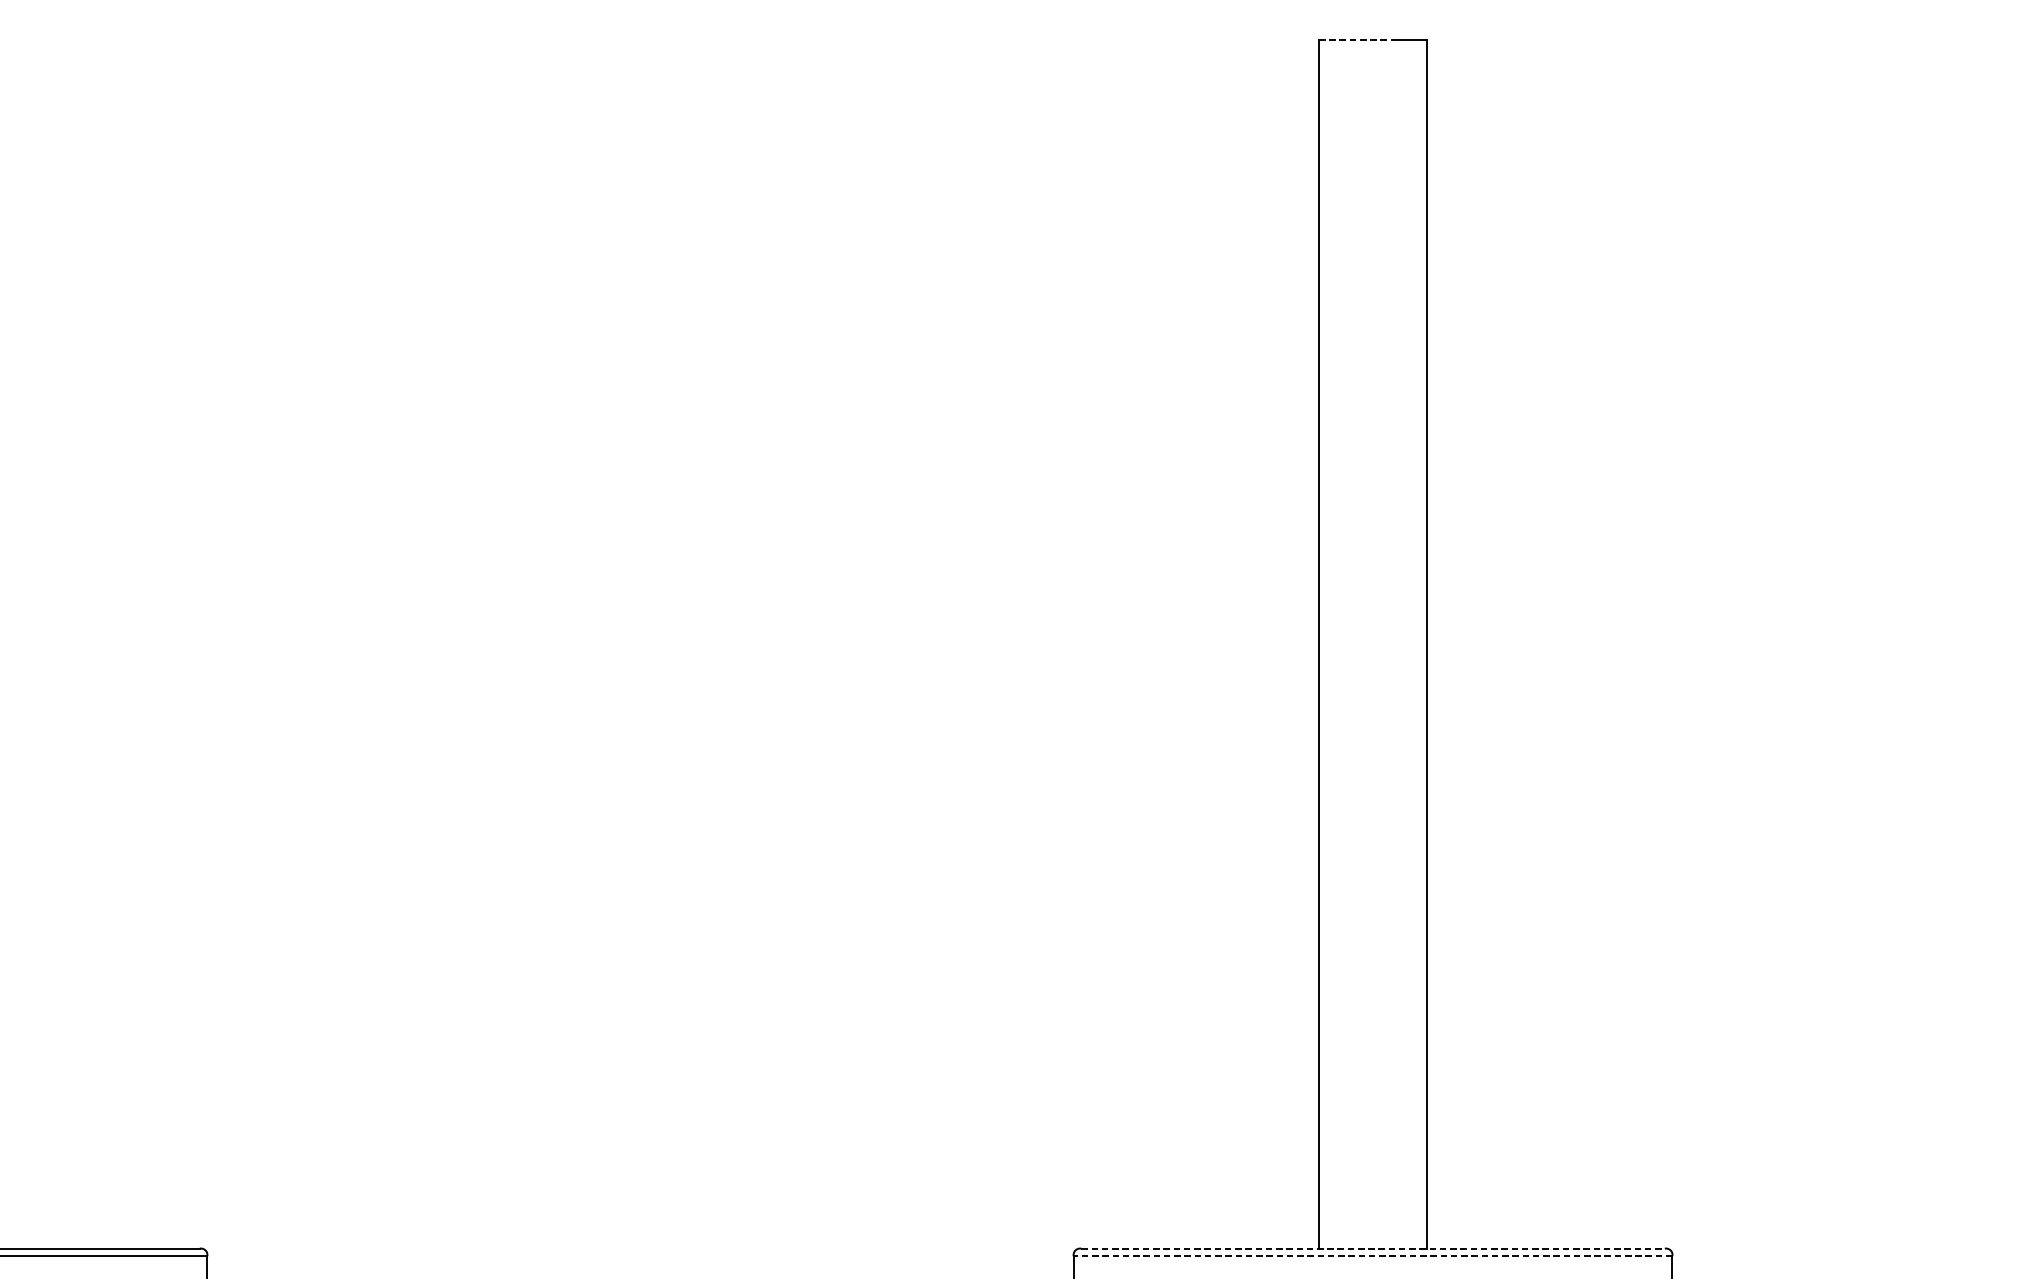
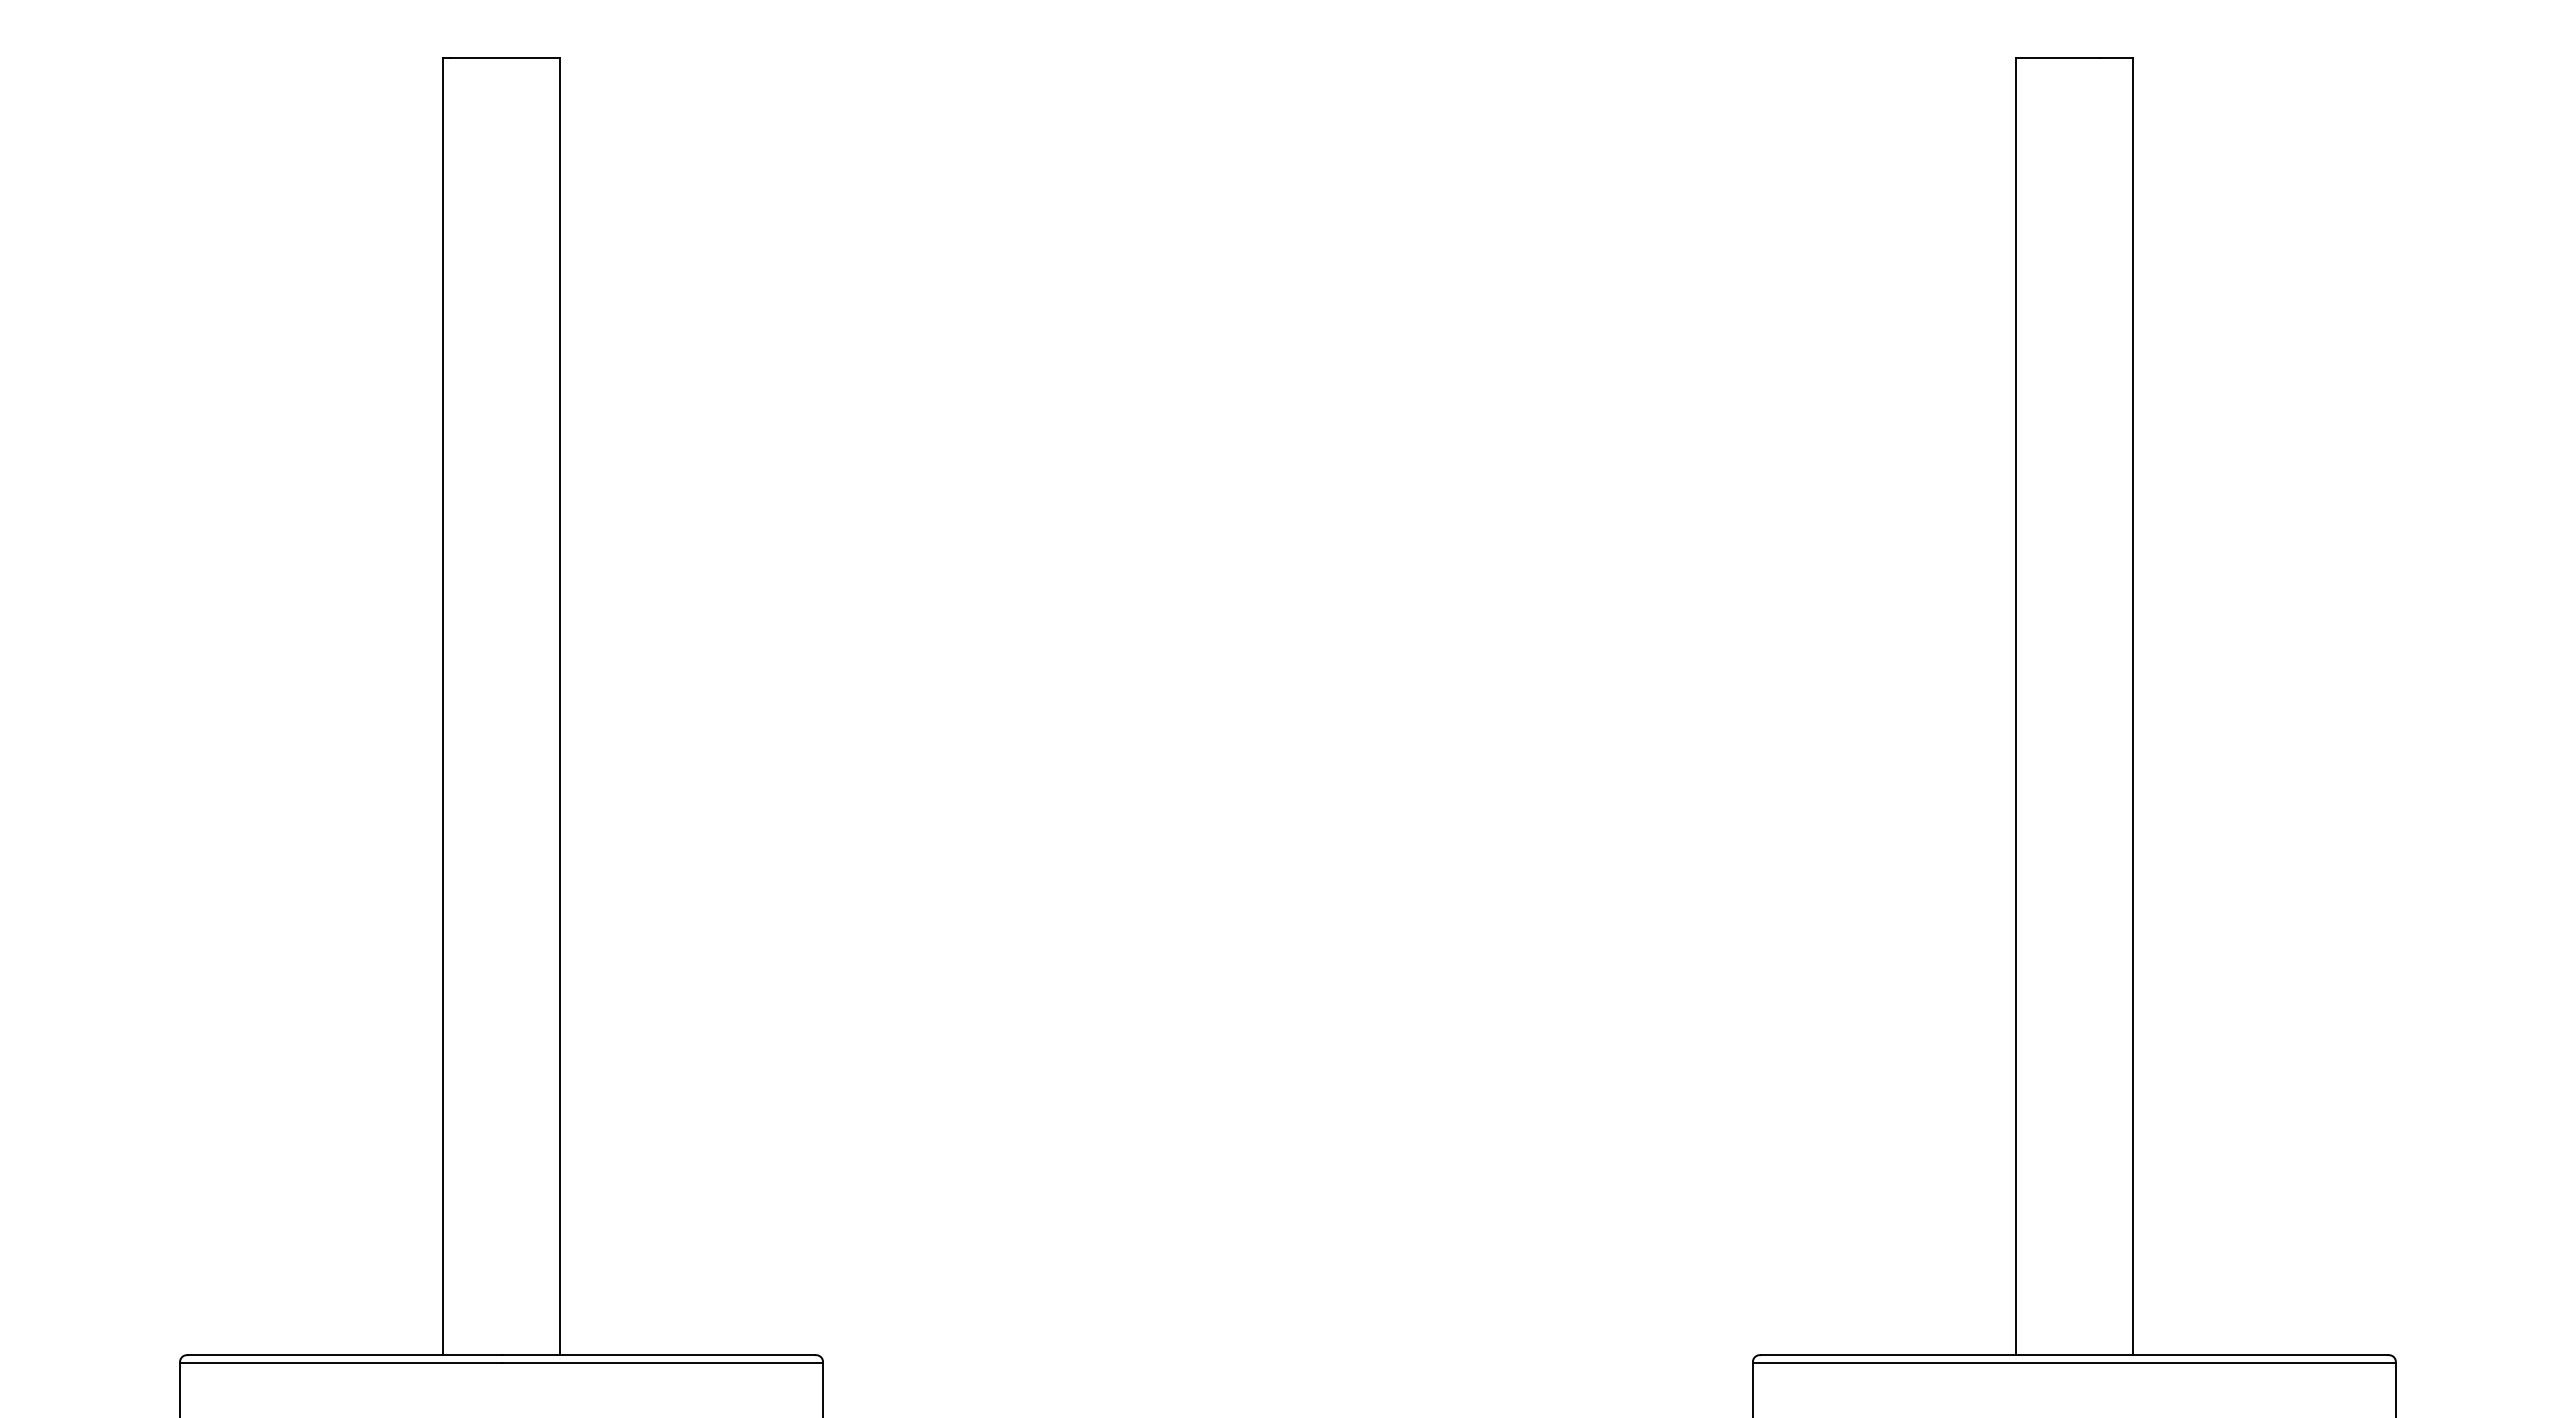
line: (1358, 40) -> (2058, 58), dashed -> solid
line: (1373, 1248) -> (2074, 1355), dashed -> solid
line: (1372, 1256) -> (2073, 1363), dashed -> solid

